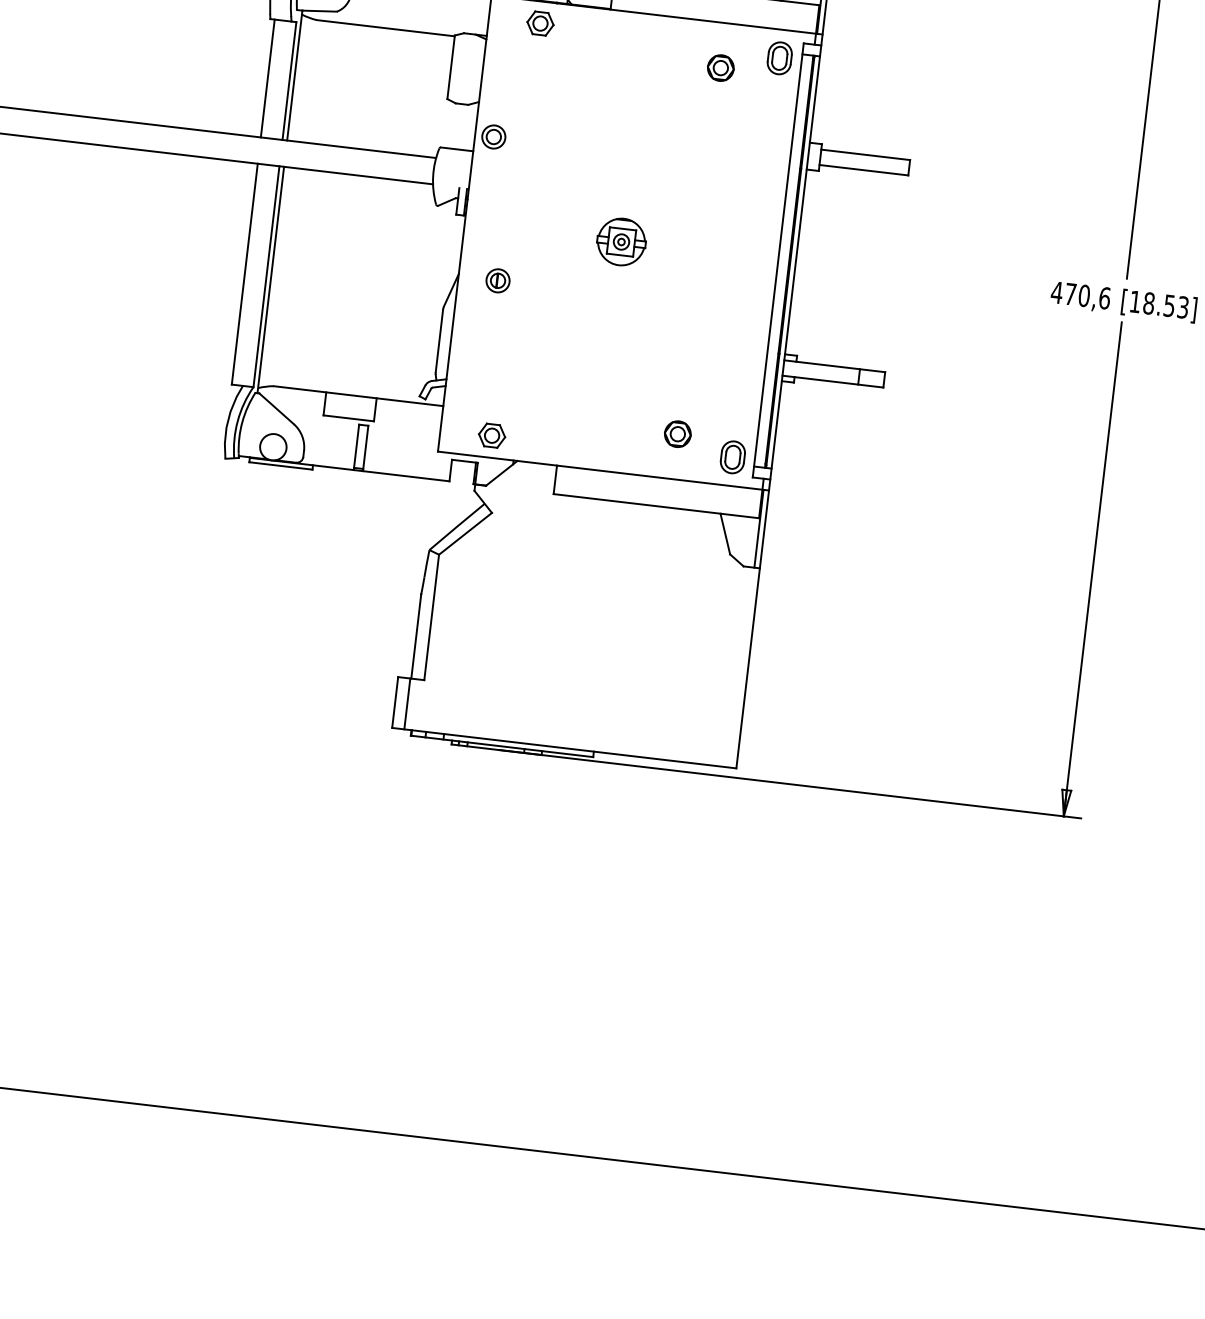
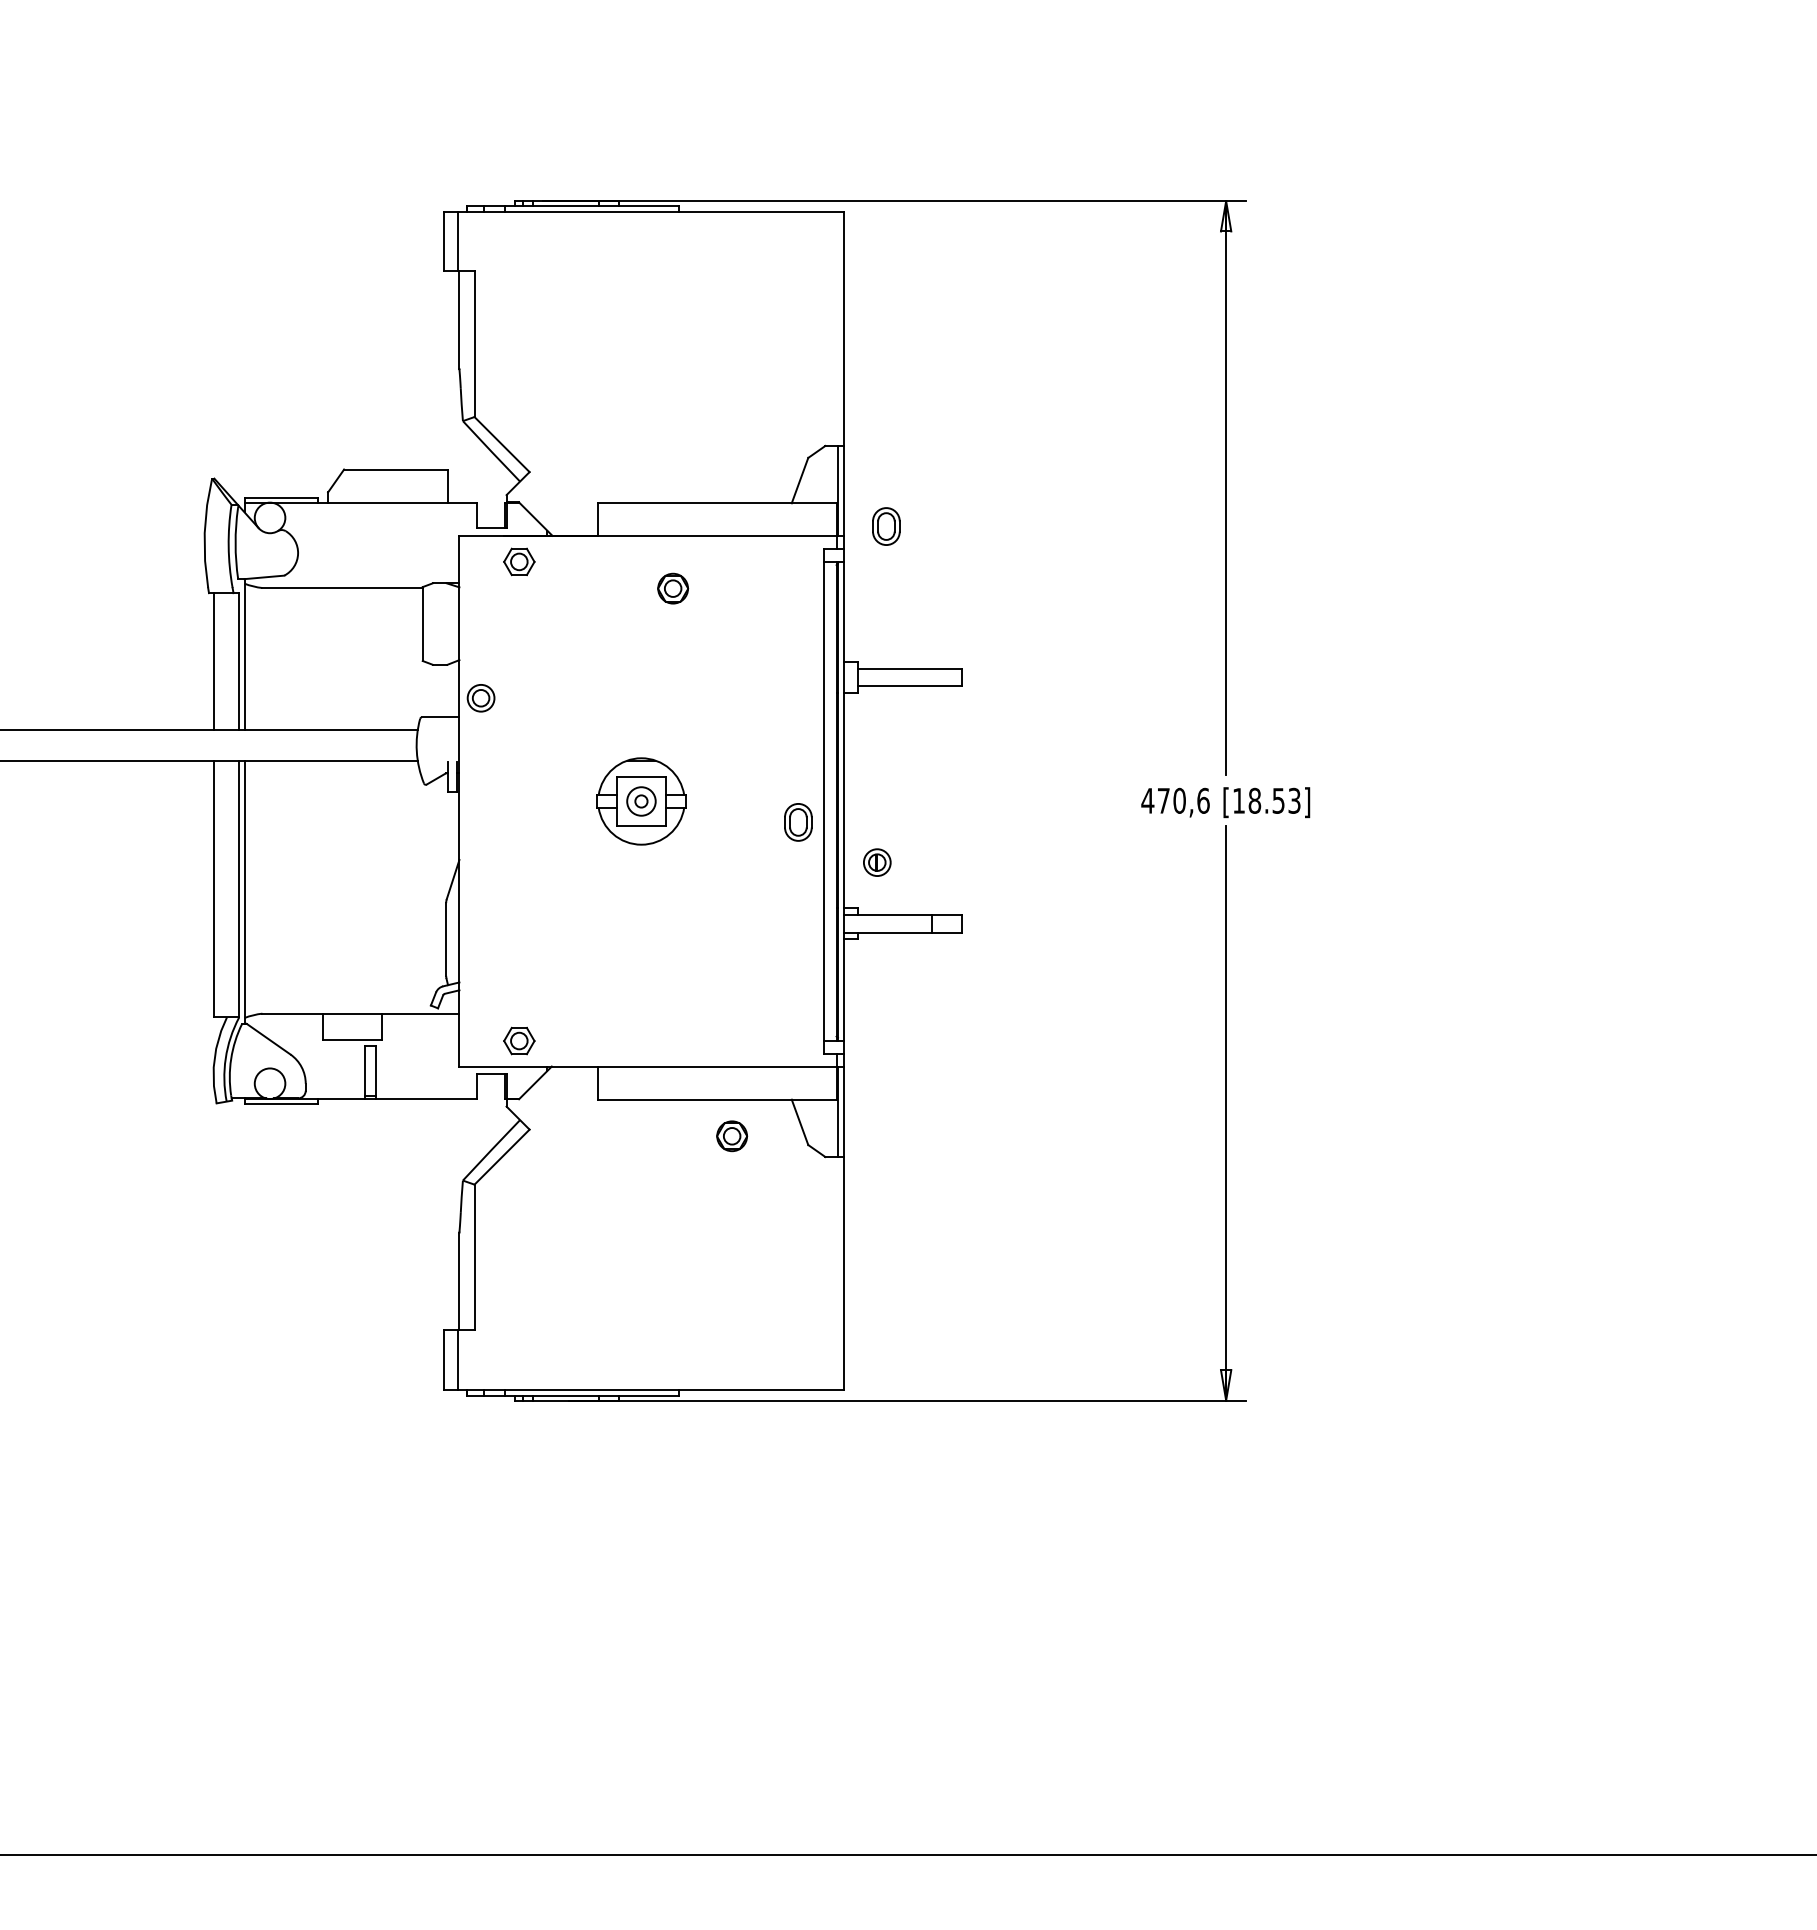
part: (779, 58) -> (886, 526), moved
part: (721, 68) -> (673, 588), moved
part: (621, 242) -> (641, 801), size x1.6
part: (498, 280) -> (877, 862), moved
part: (678, 434) -> (732, 1136), moved
part: (732, 457) -> (798, 822), moved

